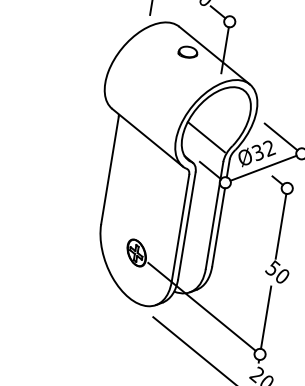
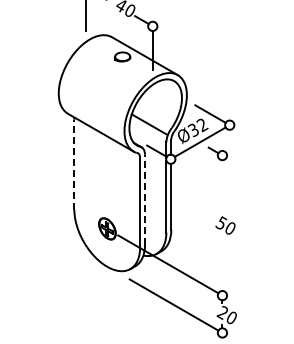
line: (110, 170) -> (74, 164), solid -> dashed
line: (187, 225) -> (145, 199), solid -> dashed
line: (281, 226) -> (222, 187), removed
line: (266, 317) -> (222, 264), removed

